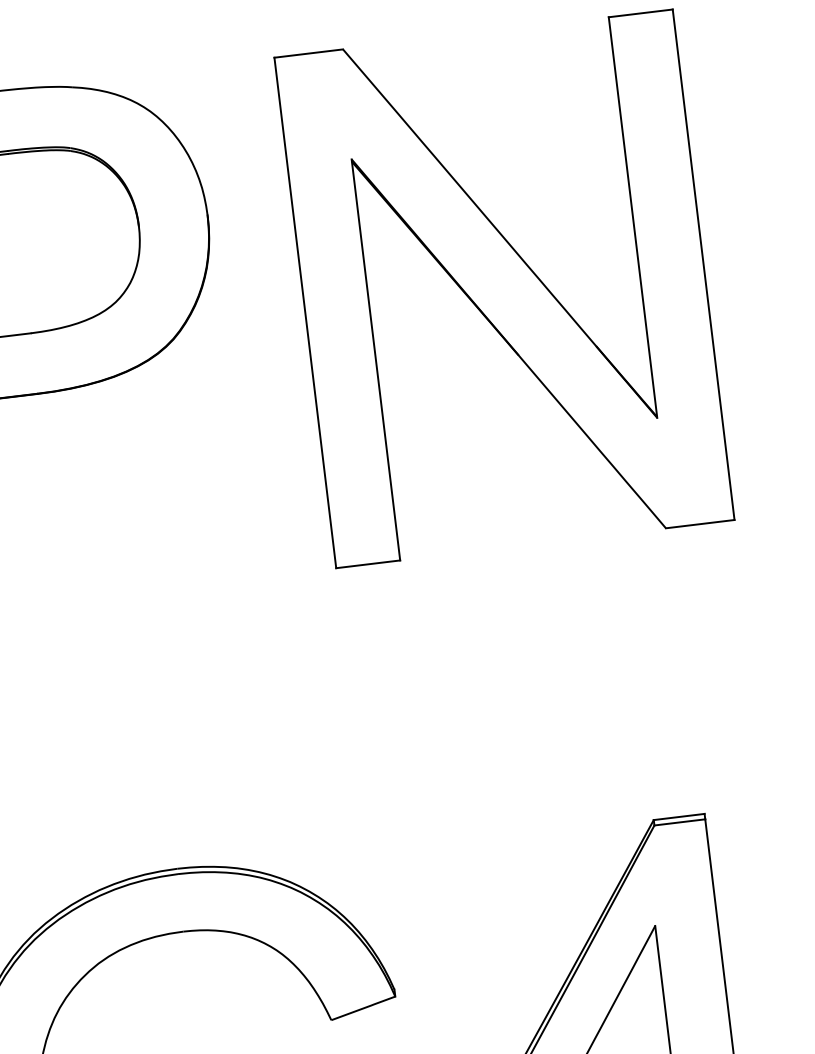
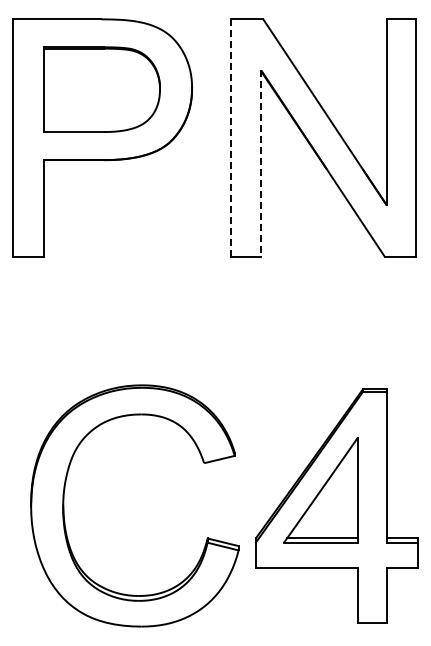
line: (305, 311) -> (231, 137), solid -> dashed
line: (376, 360) -> (261, 163), solid -> dashed

